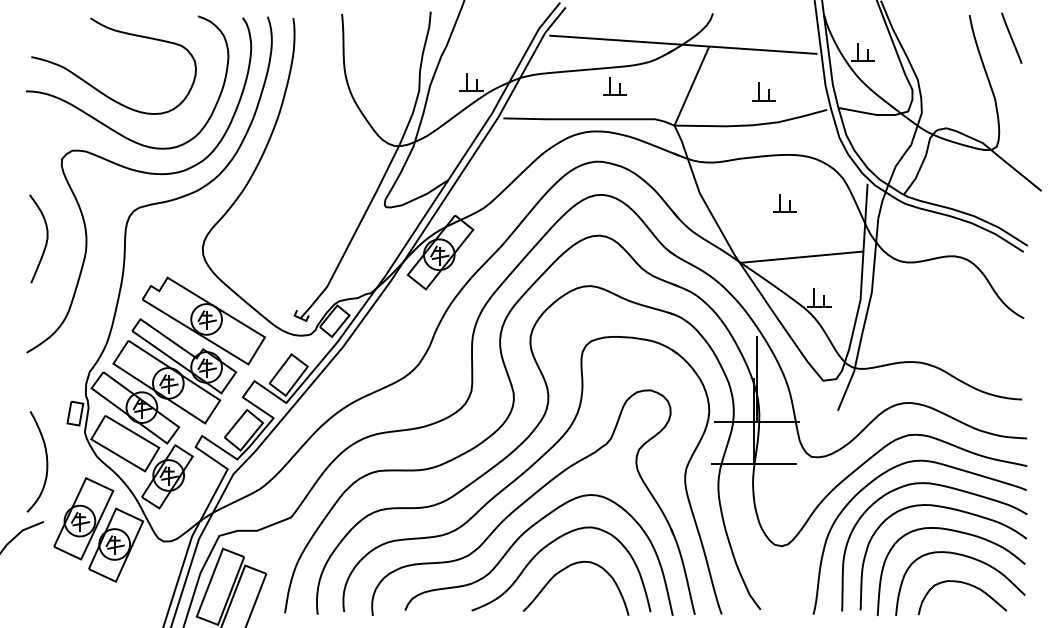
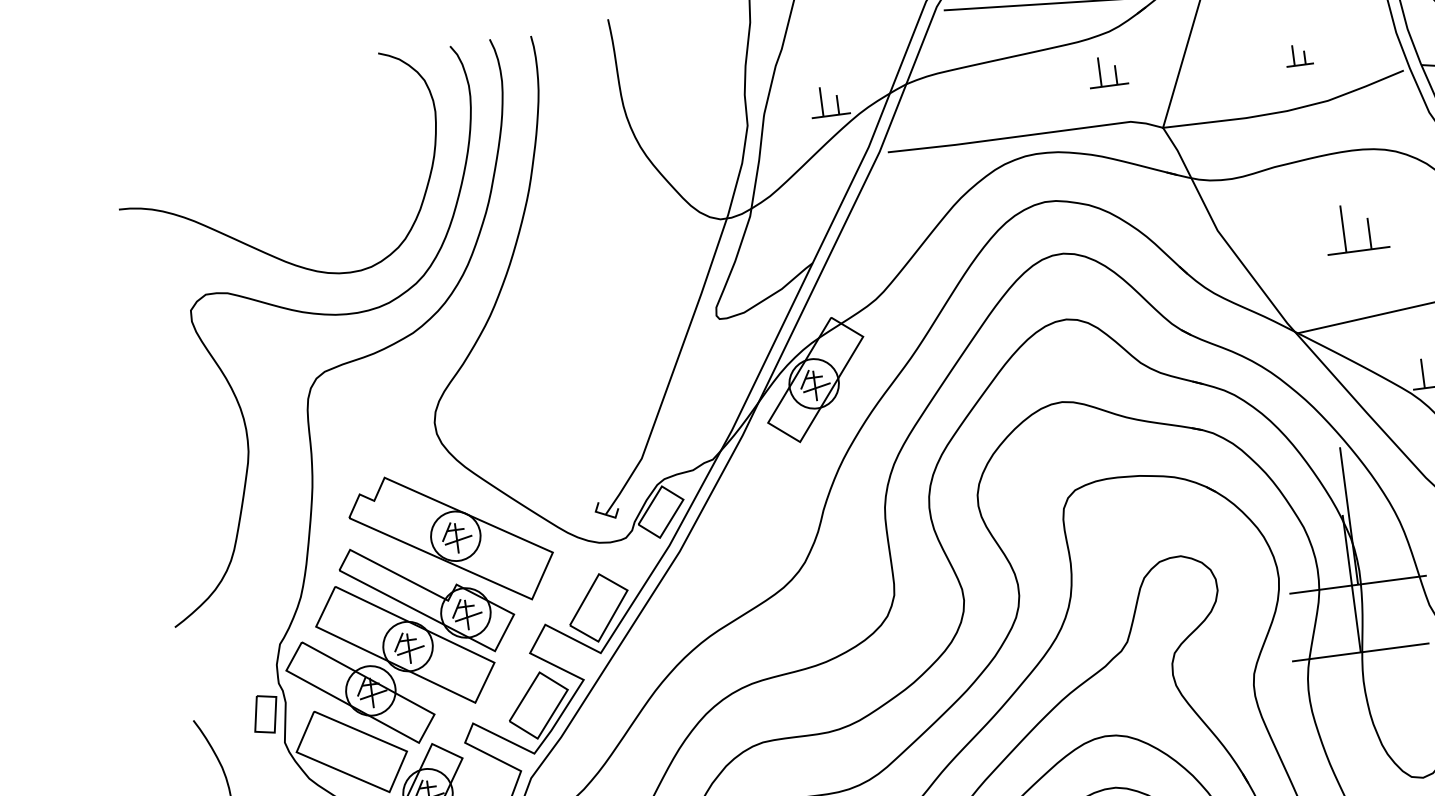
part: (614, 86) -> (1106, 71), moved
curve: (98, 89) -> (234, 191), removed
part: (763, 91) -> (1298, 54), size x0.7
part: (784, 203) -> (1355, 229), size x1.6
curve: (46, 238) -> (182, 440), removed

